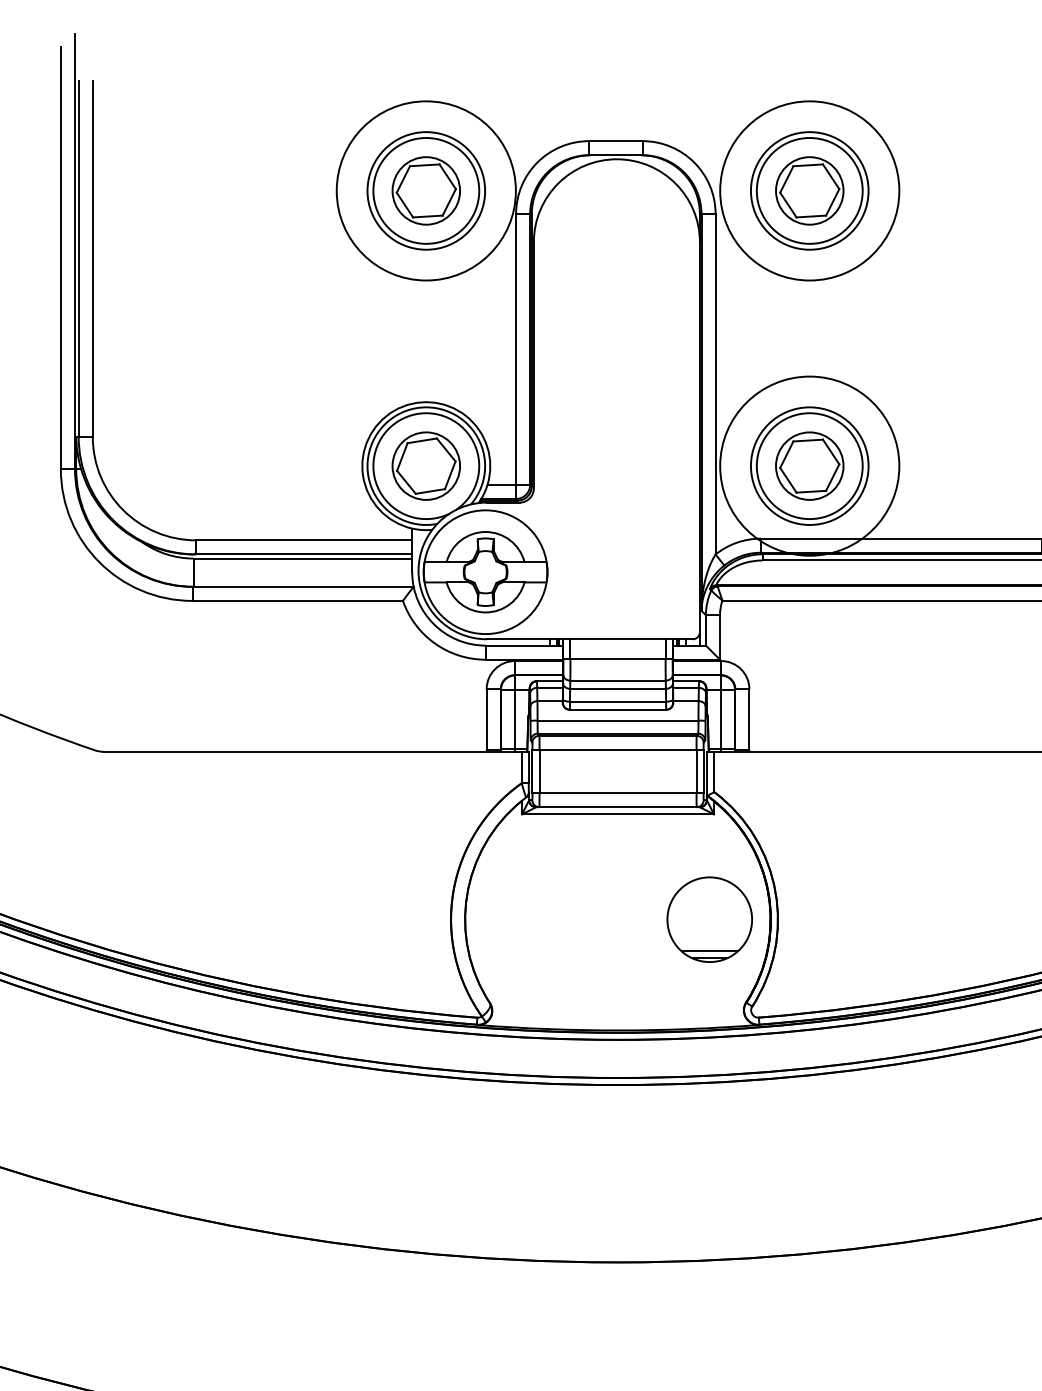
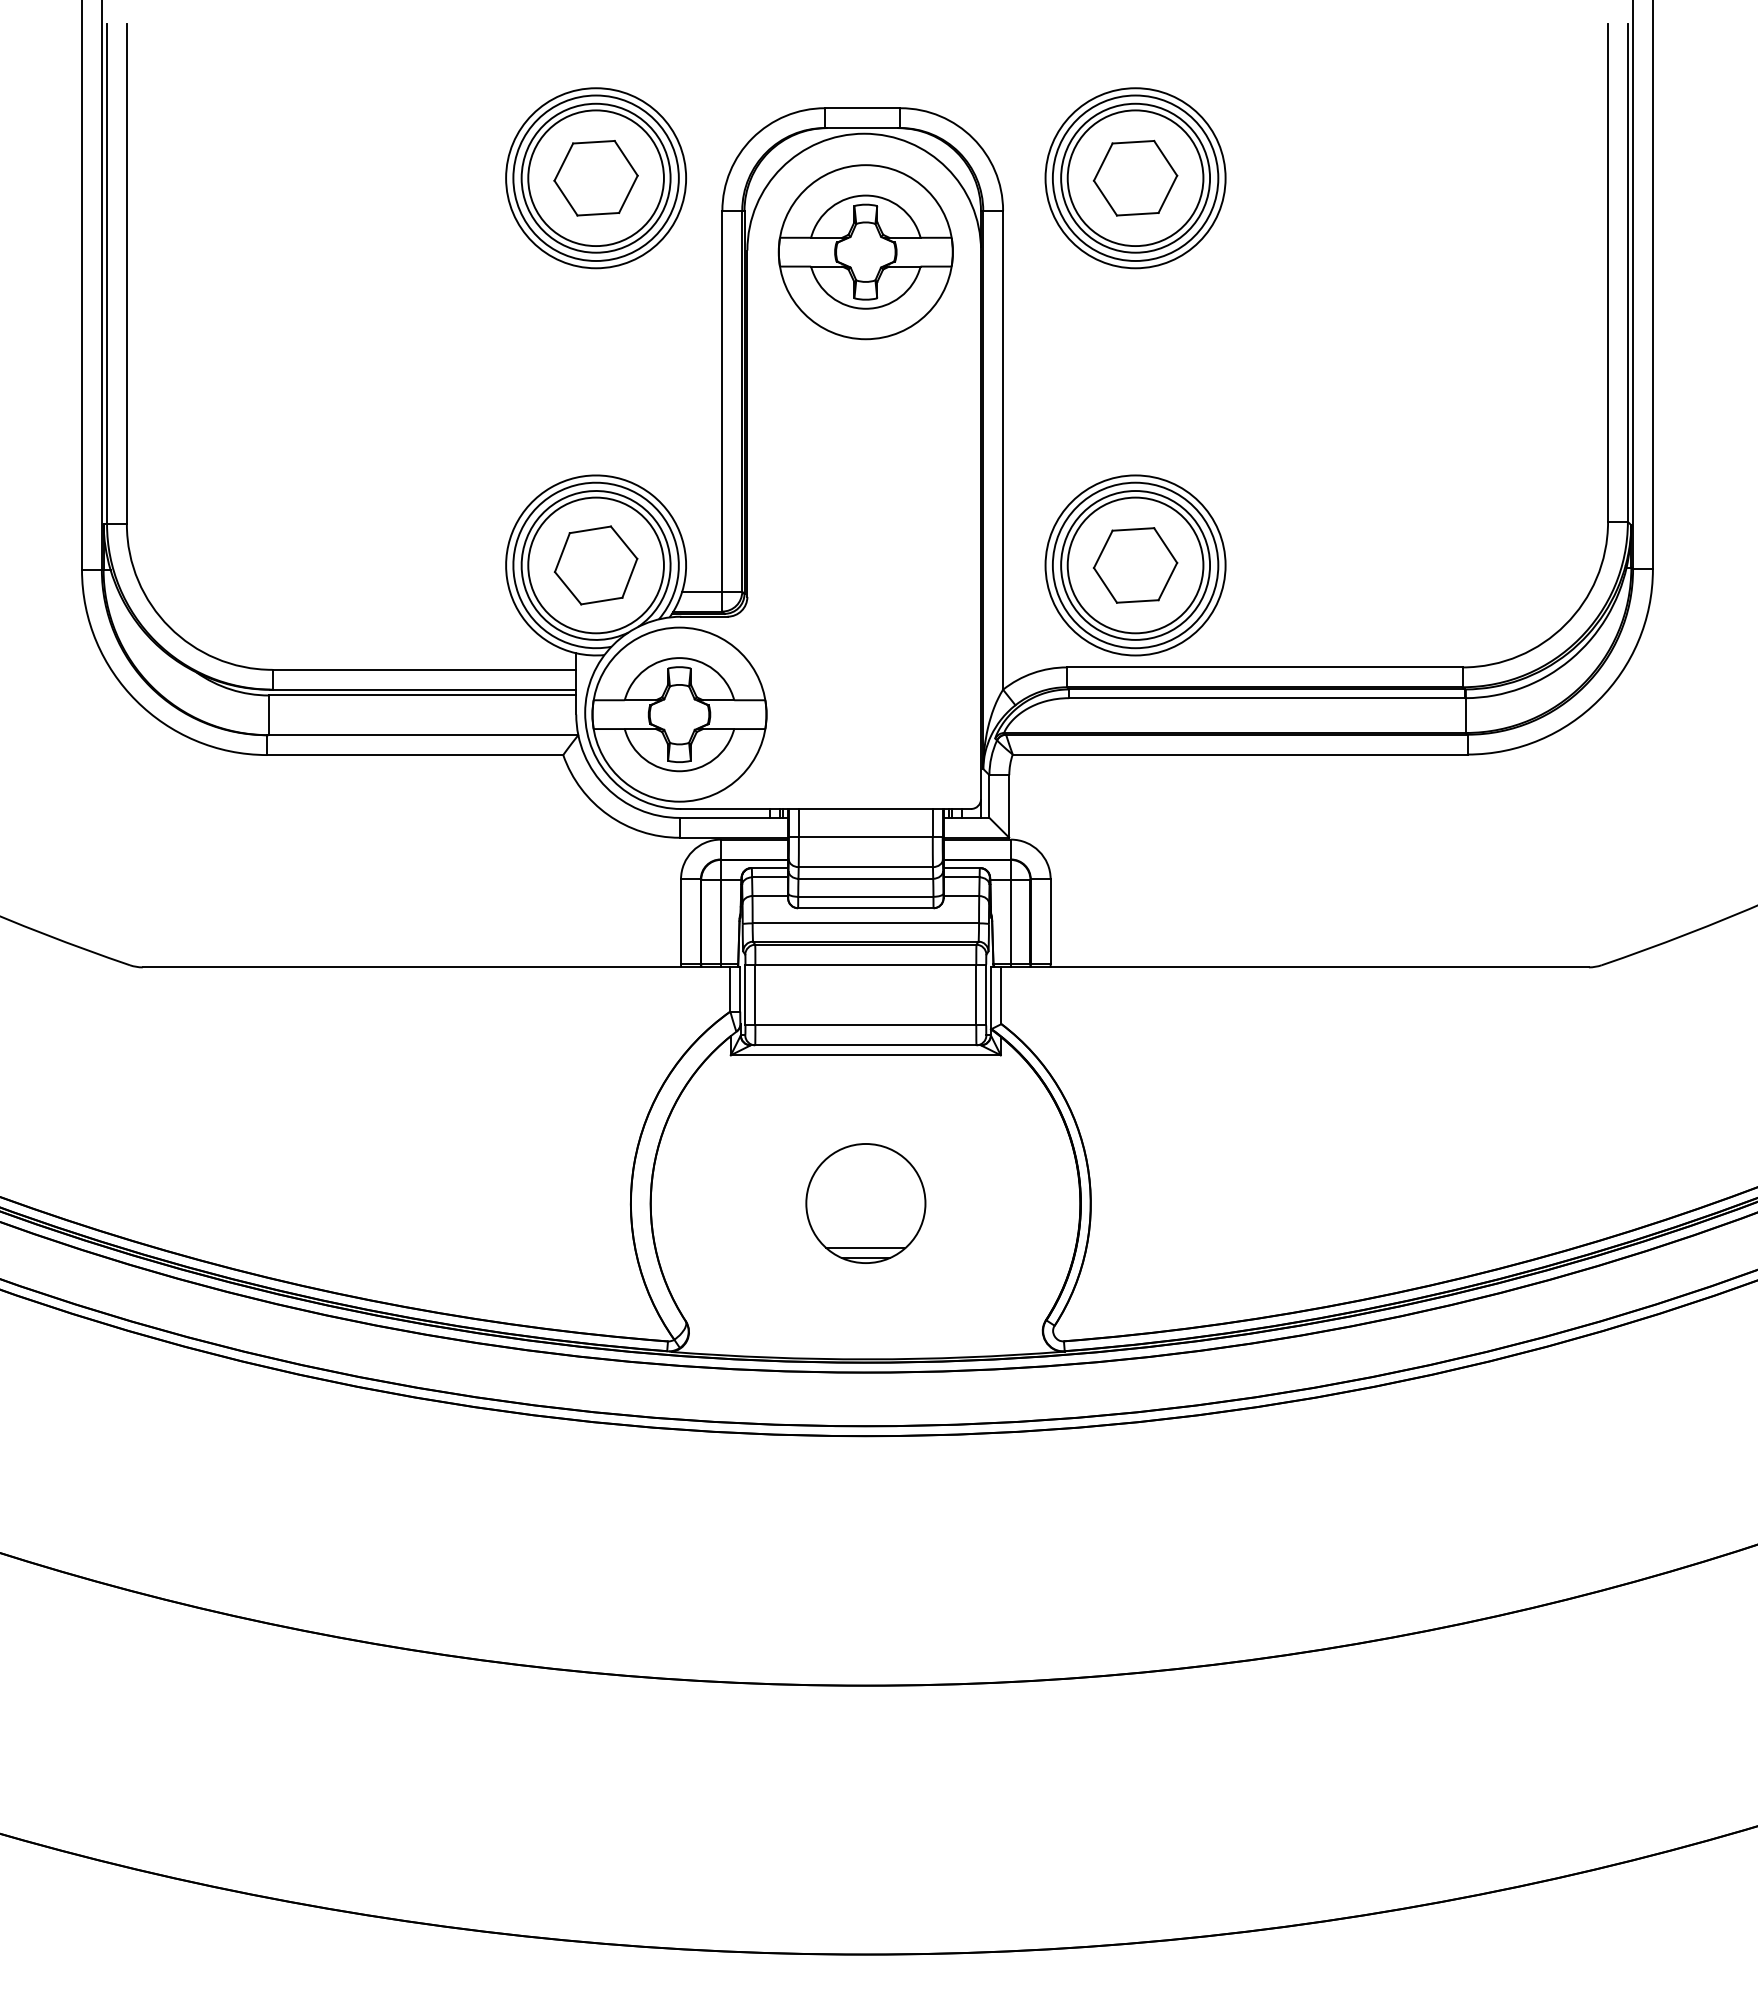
circle: (425, 191) -> (595, 178), size x1.43
circle: (426, 191) -> (596, 178), size x0.71
circle: (809, 191) -> (1135, 178), size x0.71
circle: (809, 191) -> (1135, 178), size x1.43
part: (617, 243) -> (865, 252), added
circle: (425, 466) -> (595, 565), size x1.43
circle: (809, 466) -> (1135, 565), size x0.71
circle: (809, 466) -> (1135, 565), size x1.43
part: (709, 919) -> (865, 1203), moved

